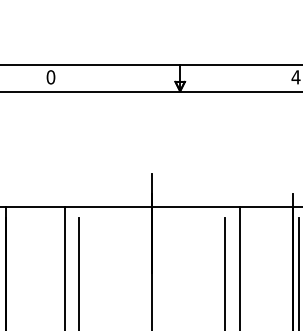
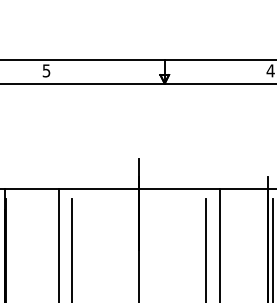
text: (50, 77) -> (46, 71), 0 -> 5

